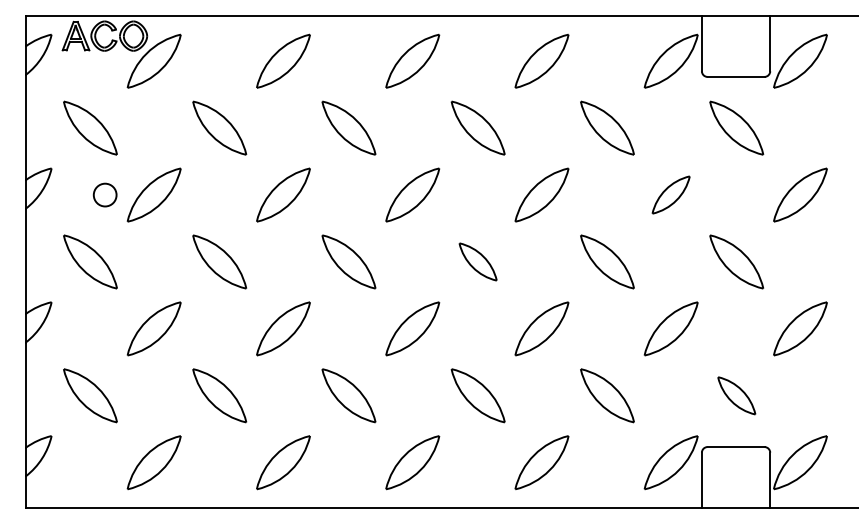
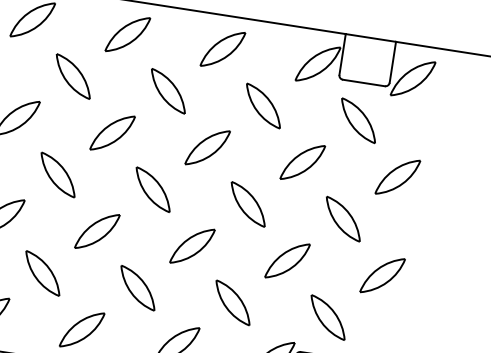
part: (670, 194) -> (302, 162), size x1.43
part: (477, 261) -> (152, 189), size x1.43
part: (736, 395) -> (327, 317), size x1.43

